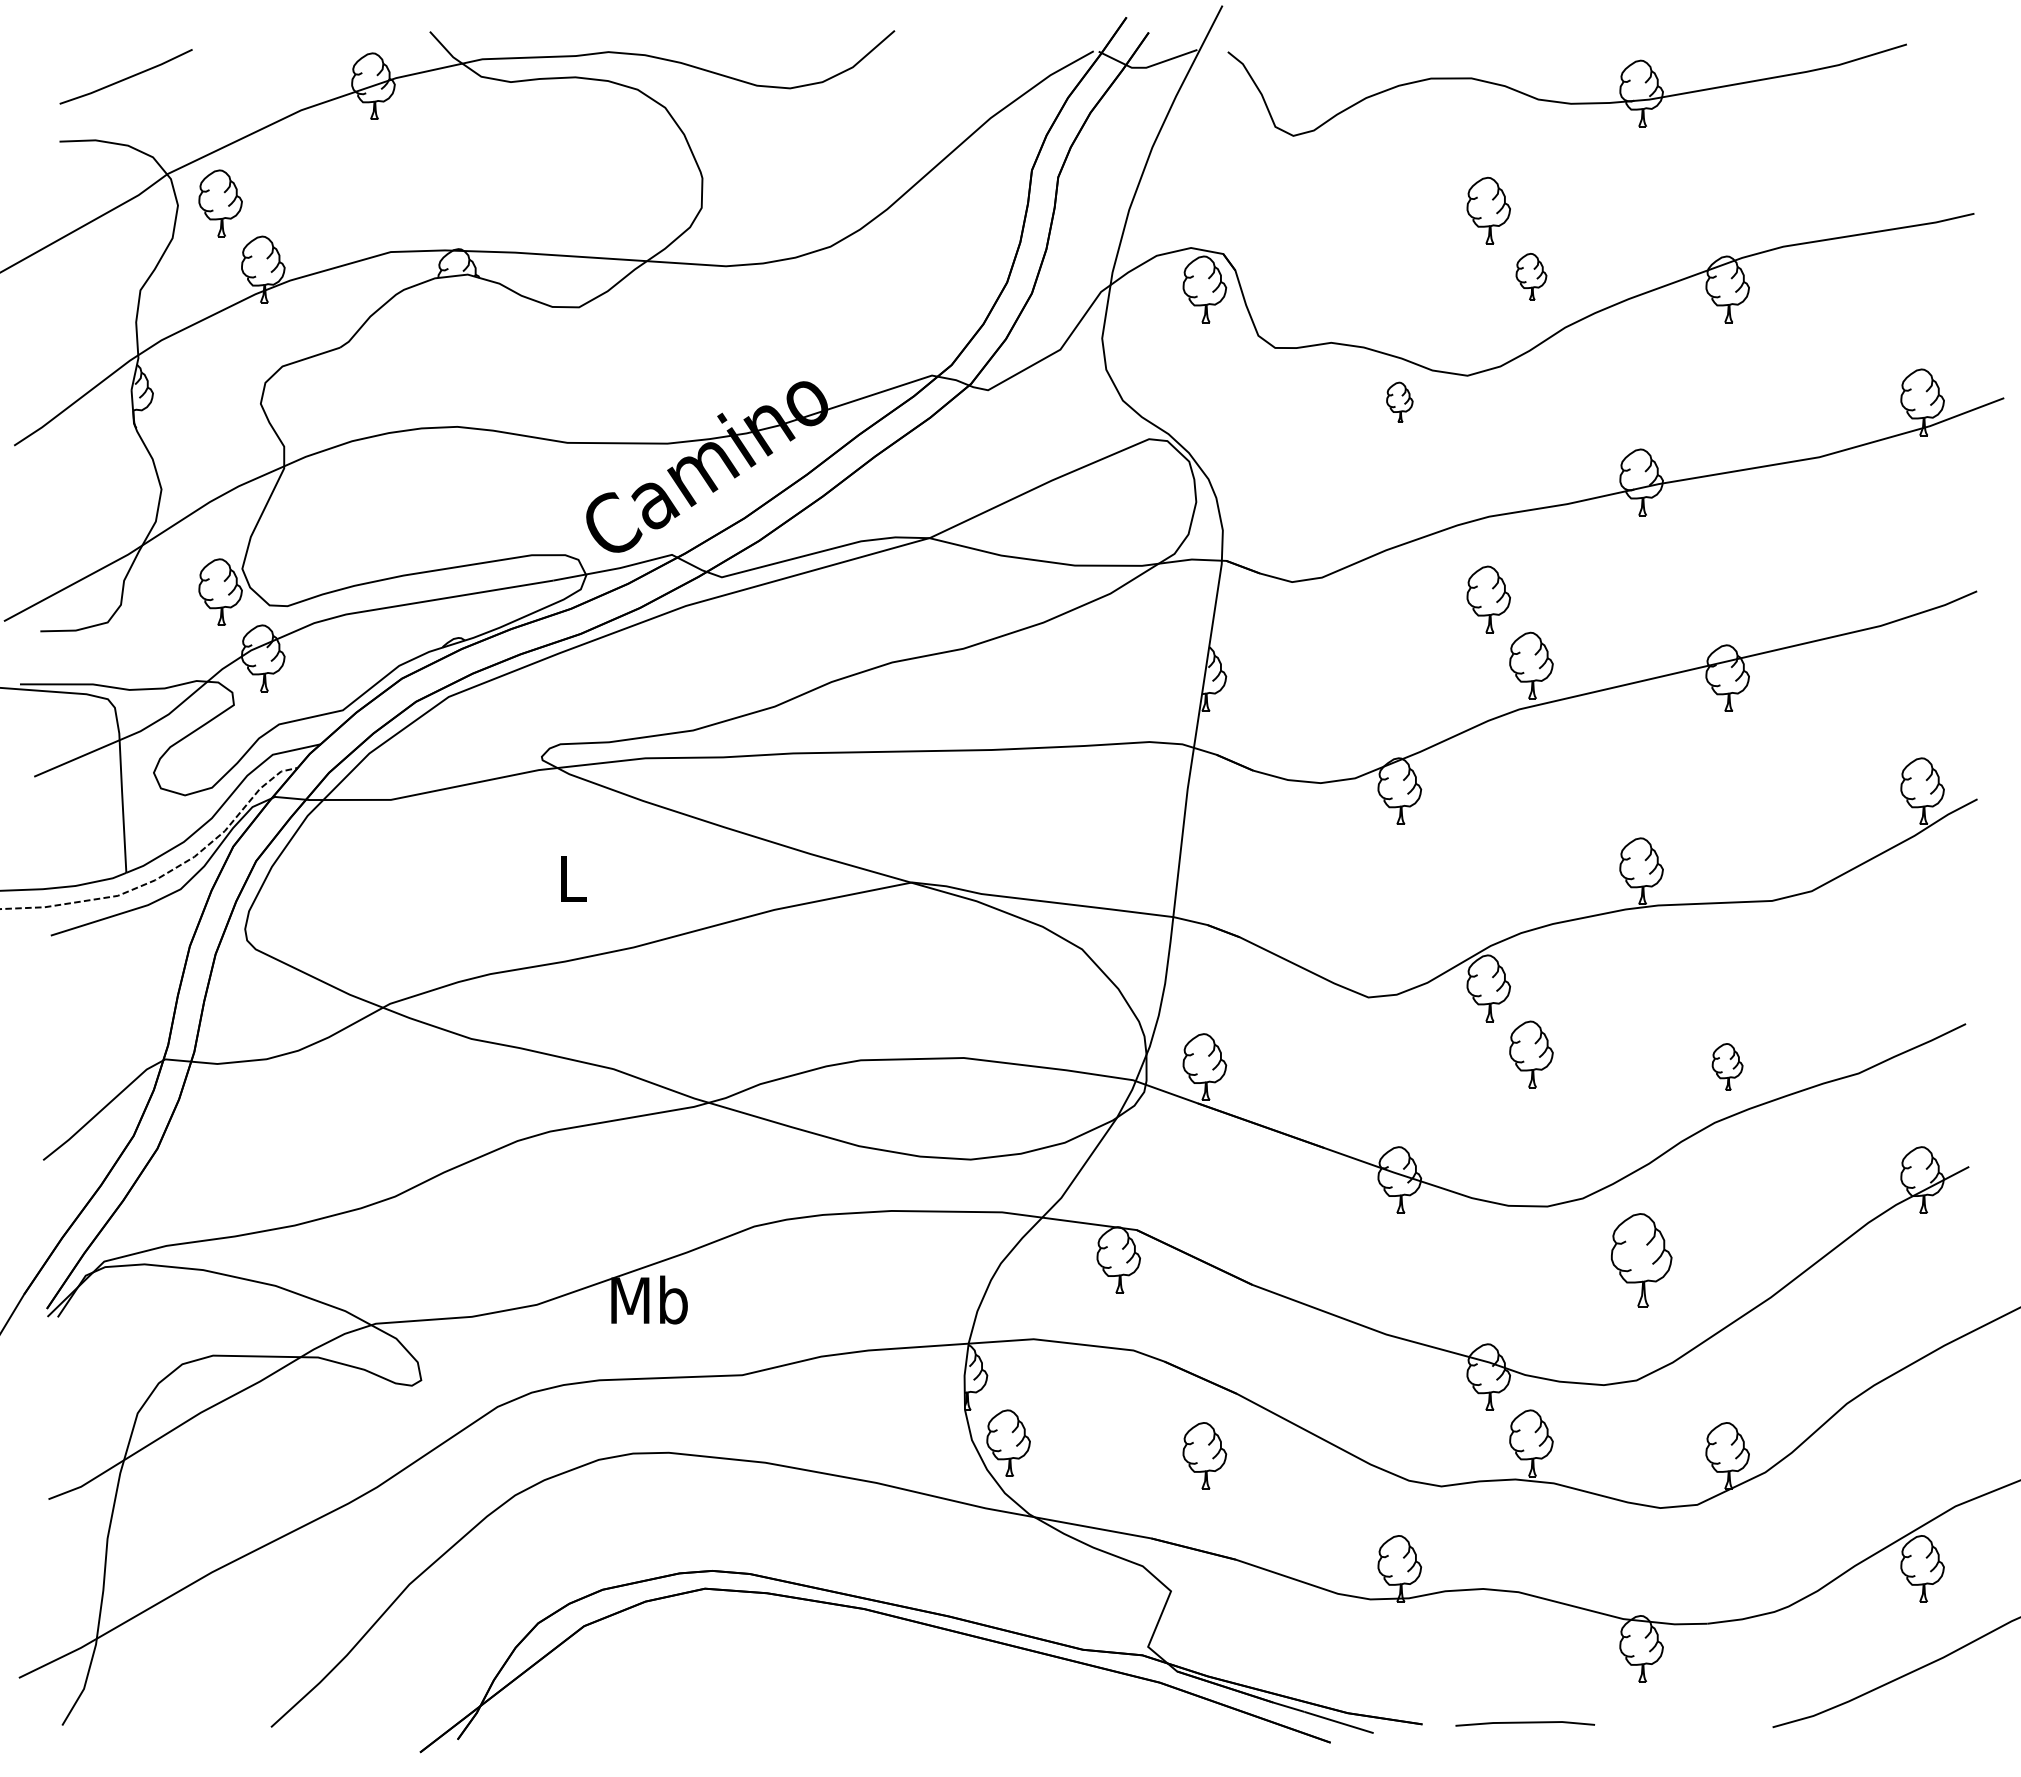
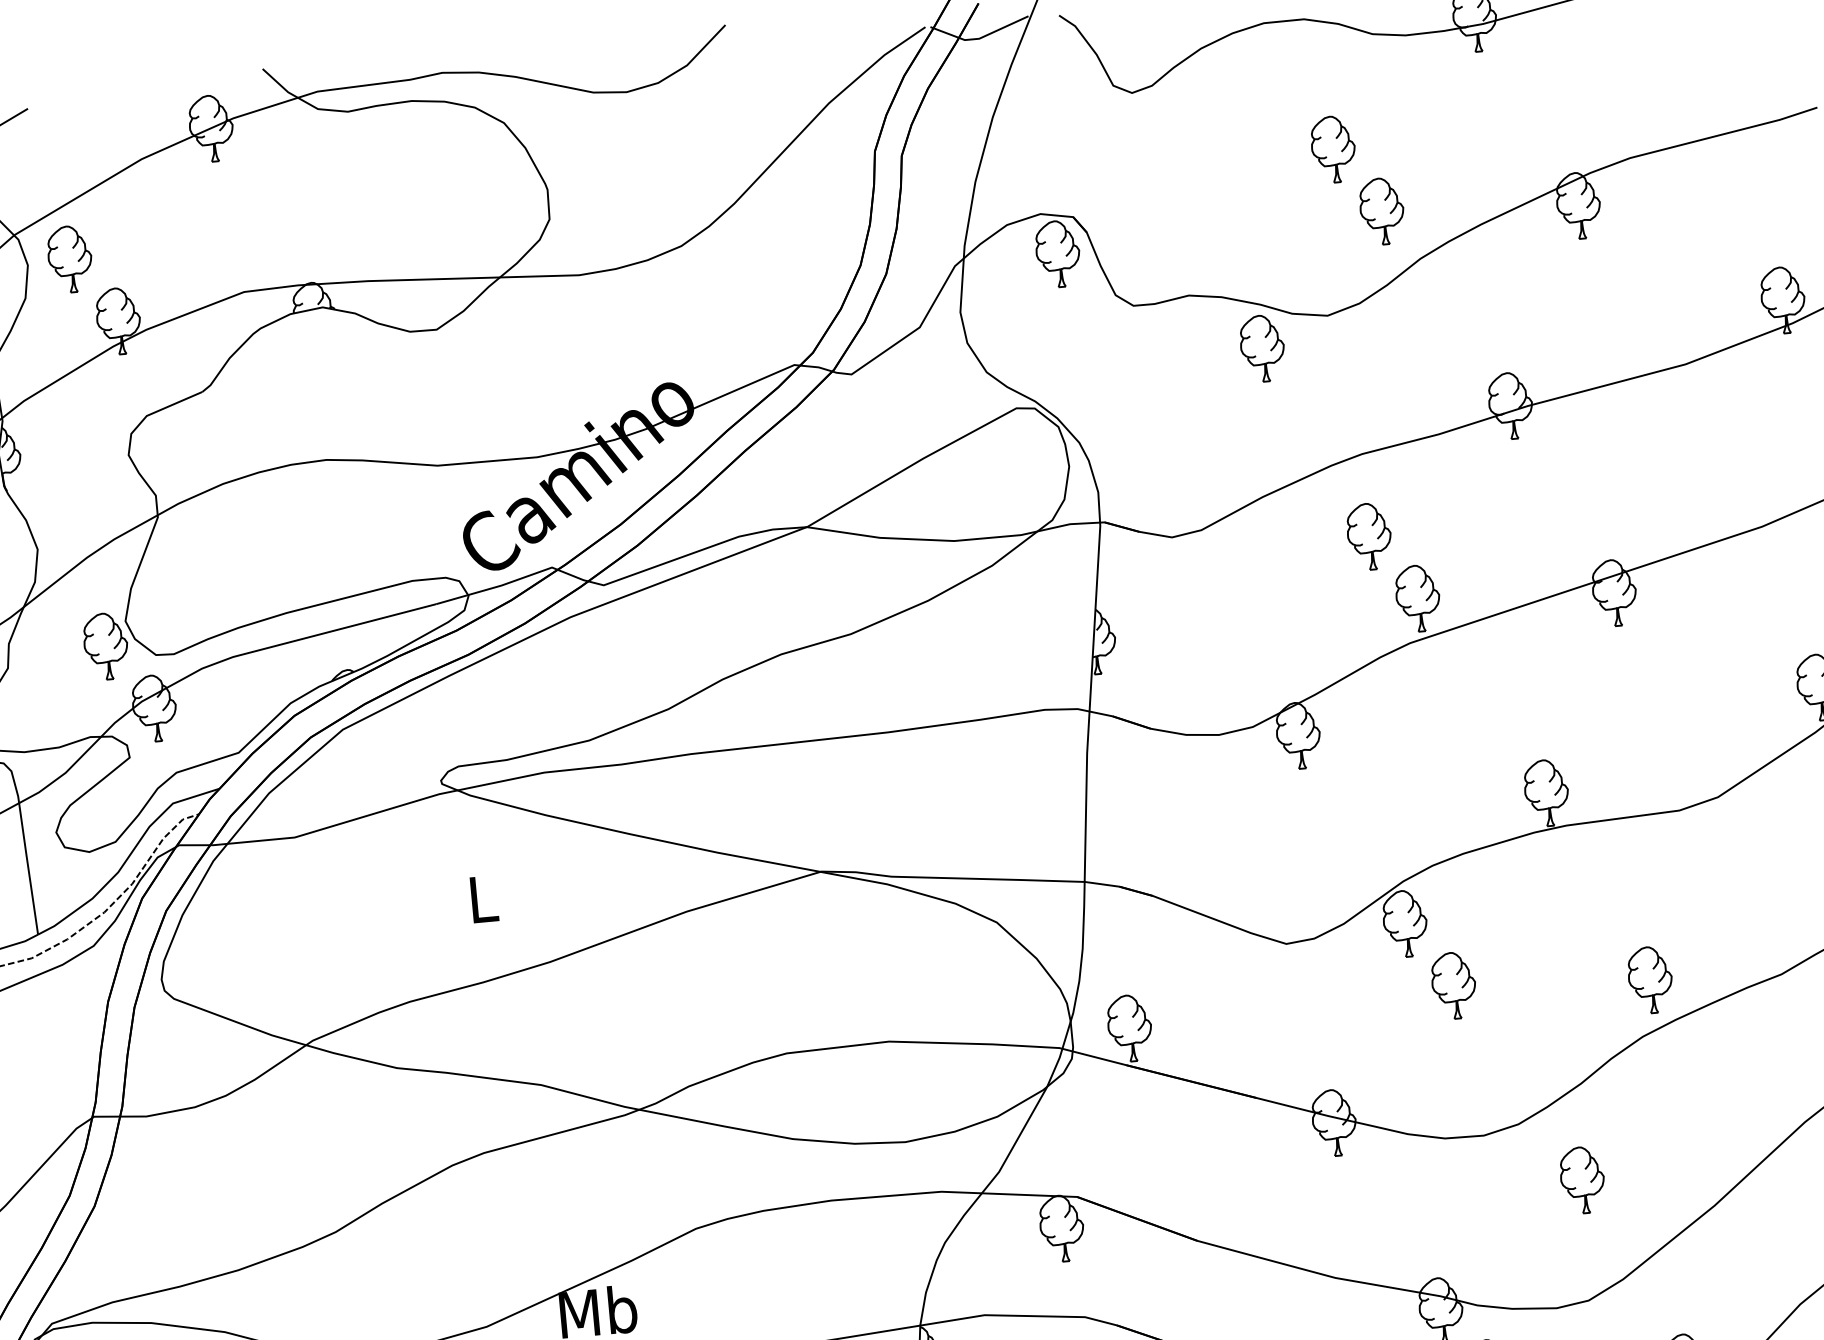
part: (1531, 276) -> (1382, 211), size x1.43
part: (1399, 402) -> (1262, 348), size x1.67
part: (1727, 1066) -> (1650, 979), size x1.43
part: (1641, 1259) -> (1582, 1179), size x0.71

